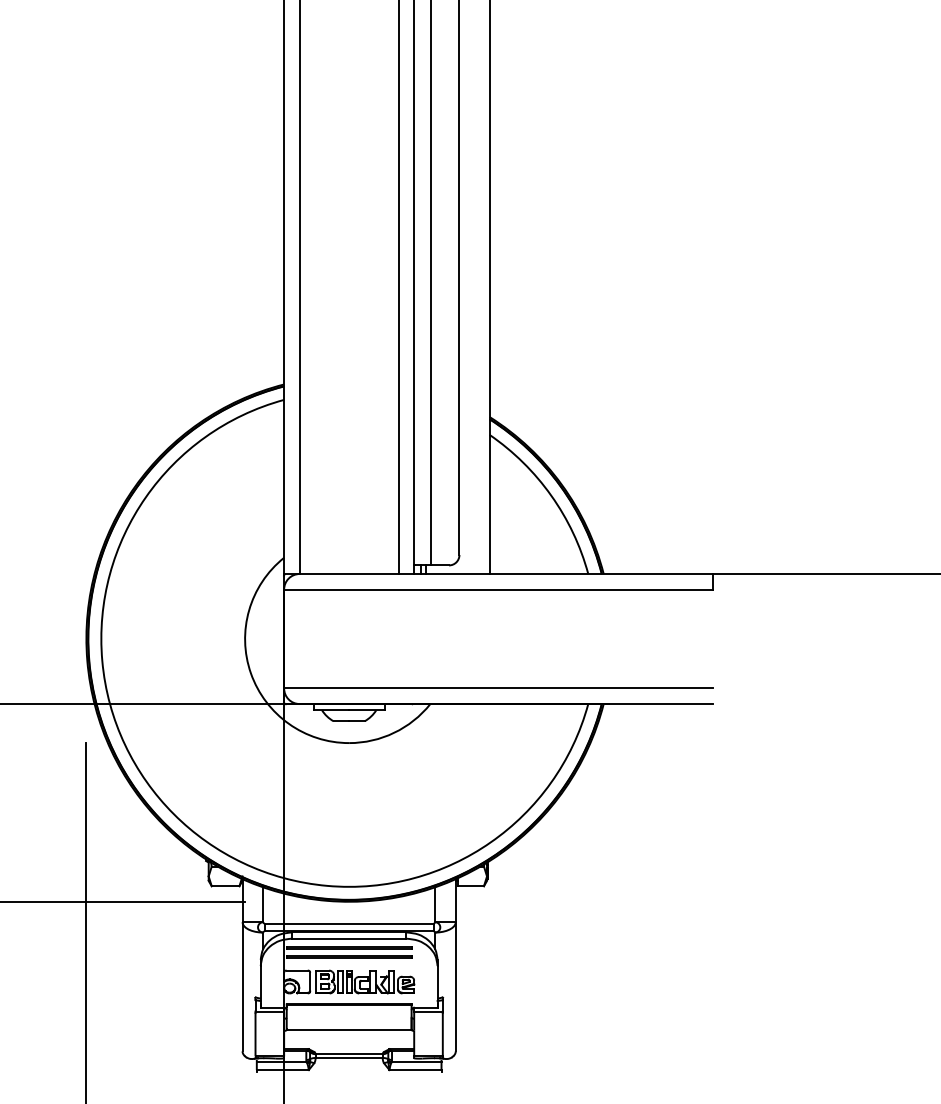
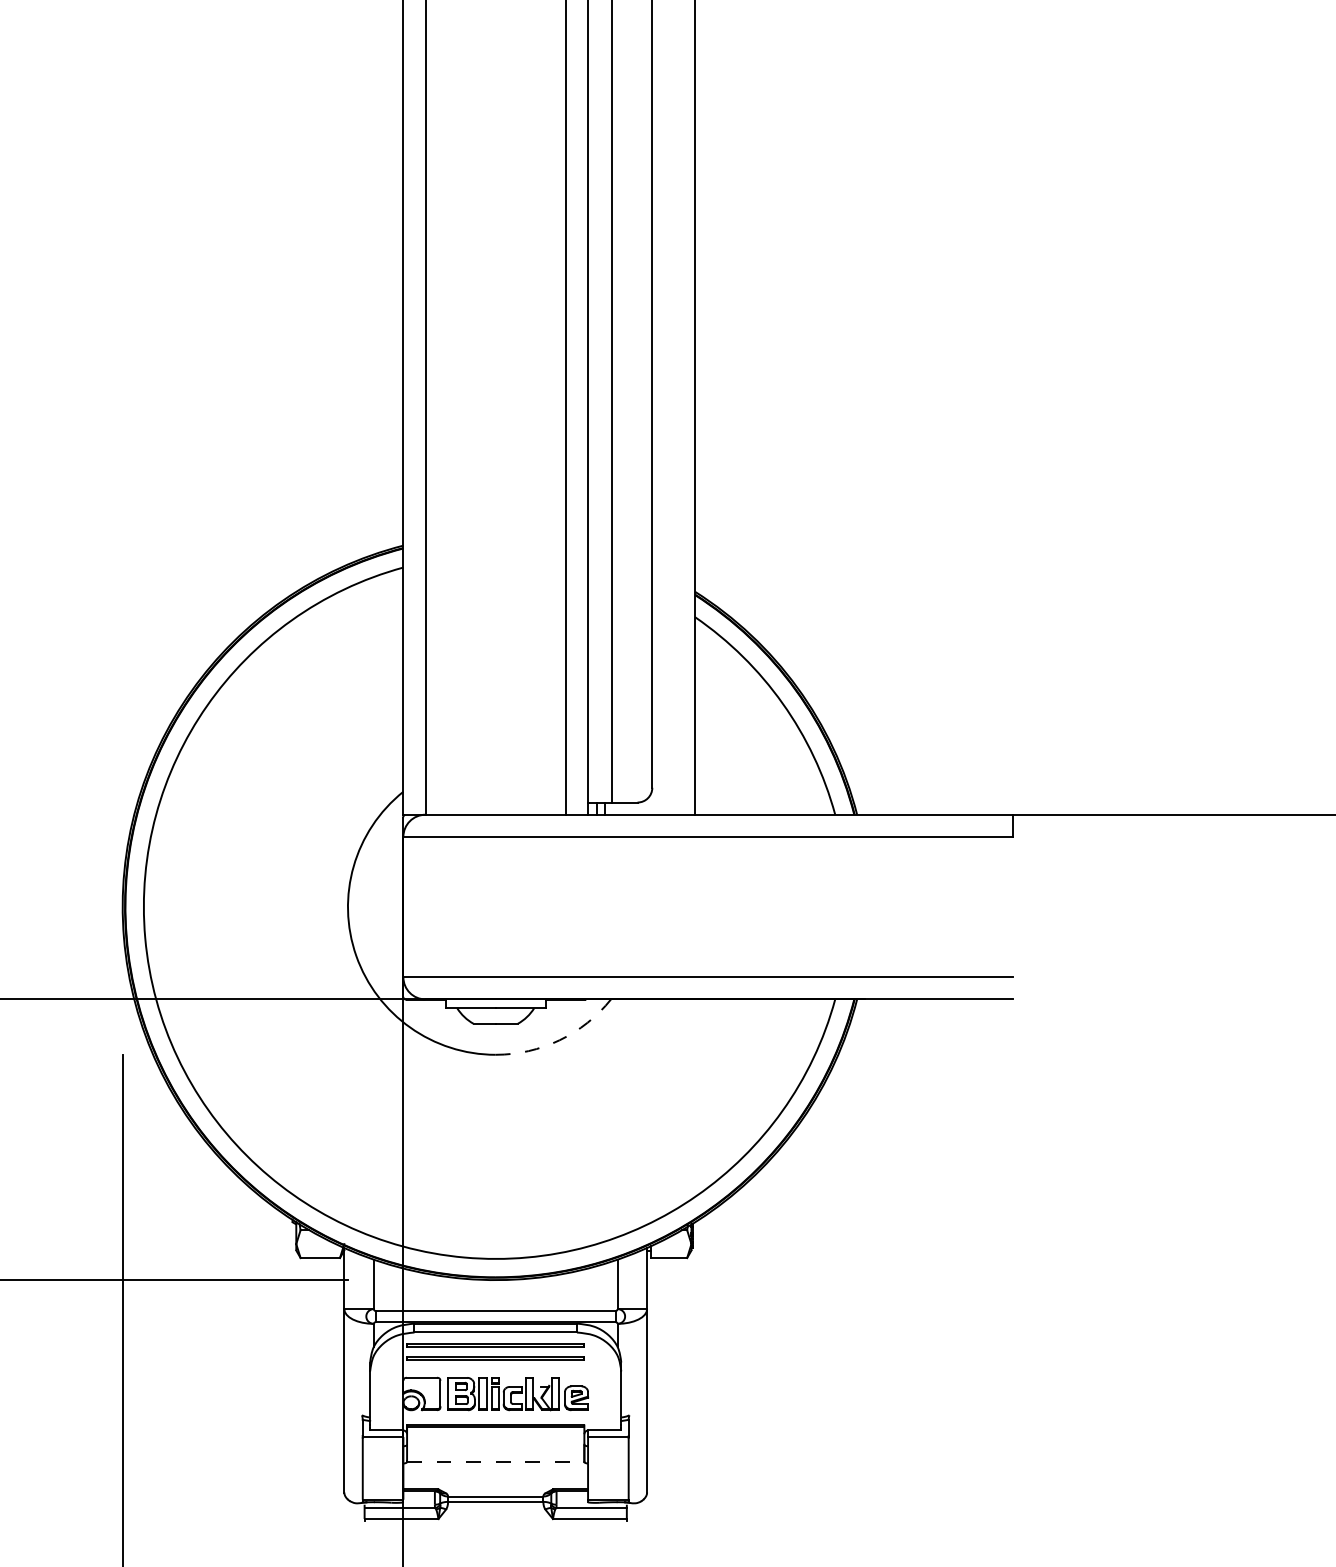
arc: (394, 732) -> (560, 1039), solid -> dashed
line: (349, 1029) -> (496, 1461), solid -> dashed

